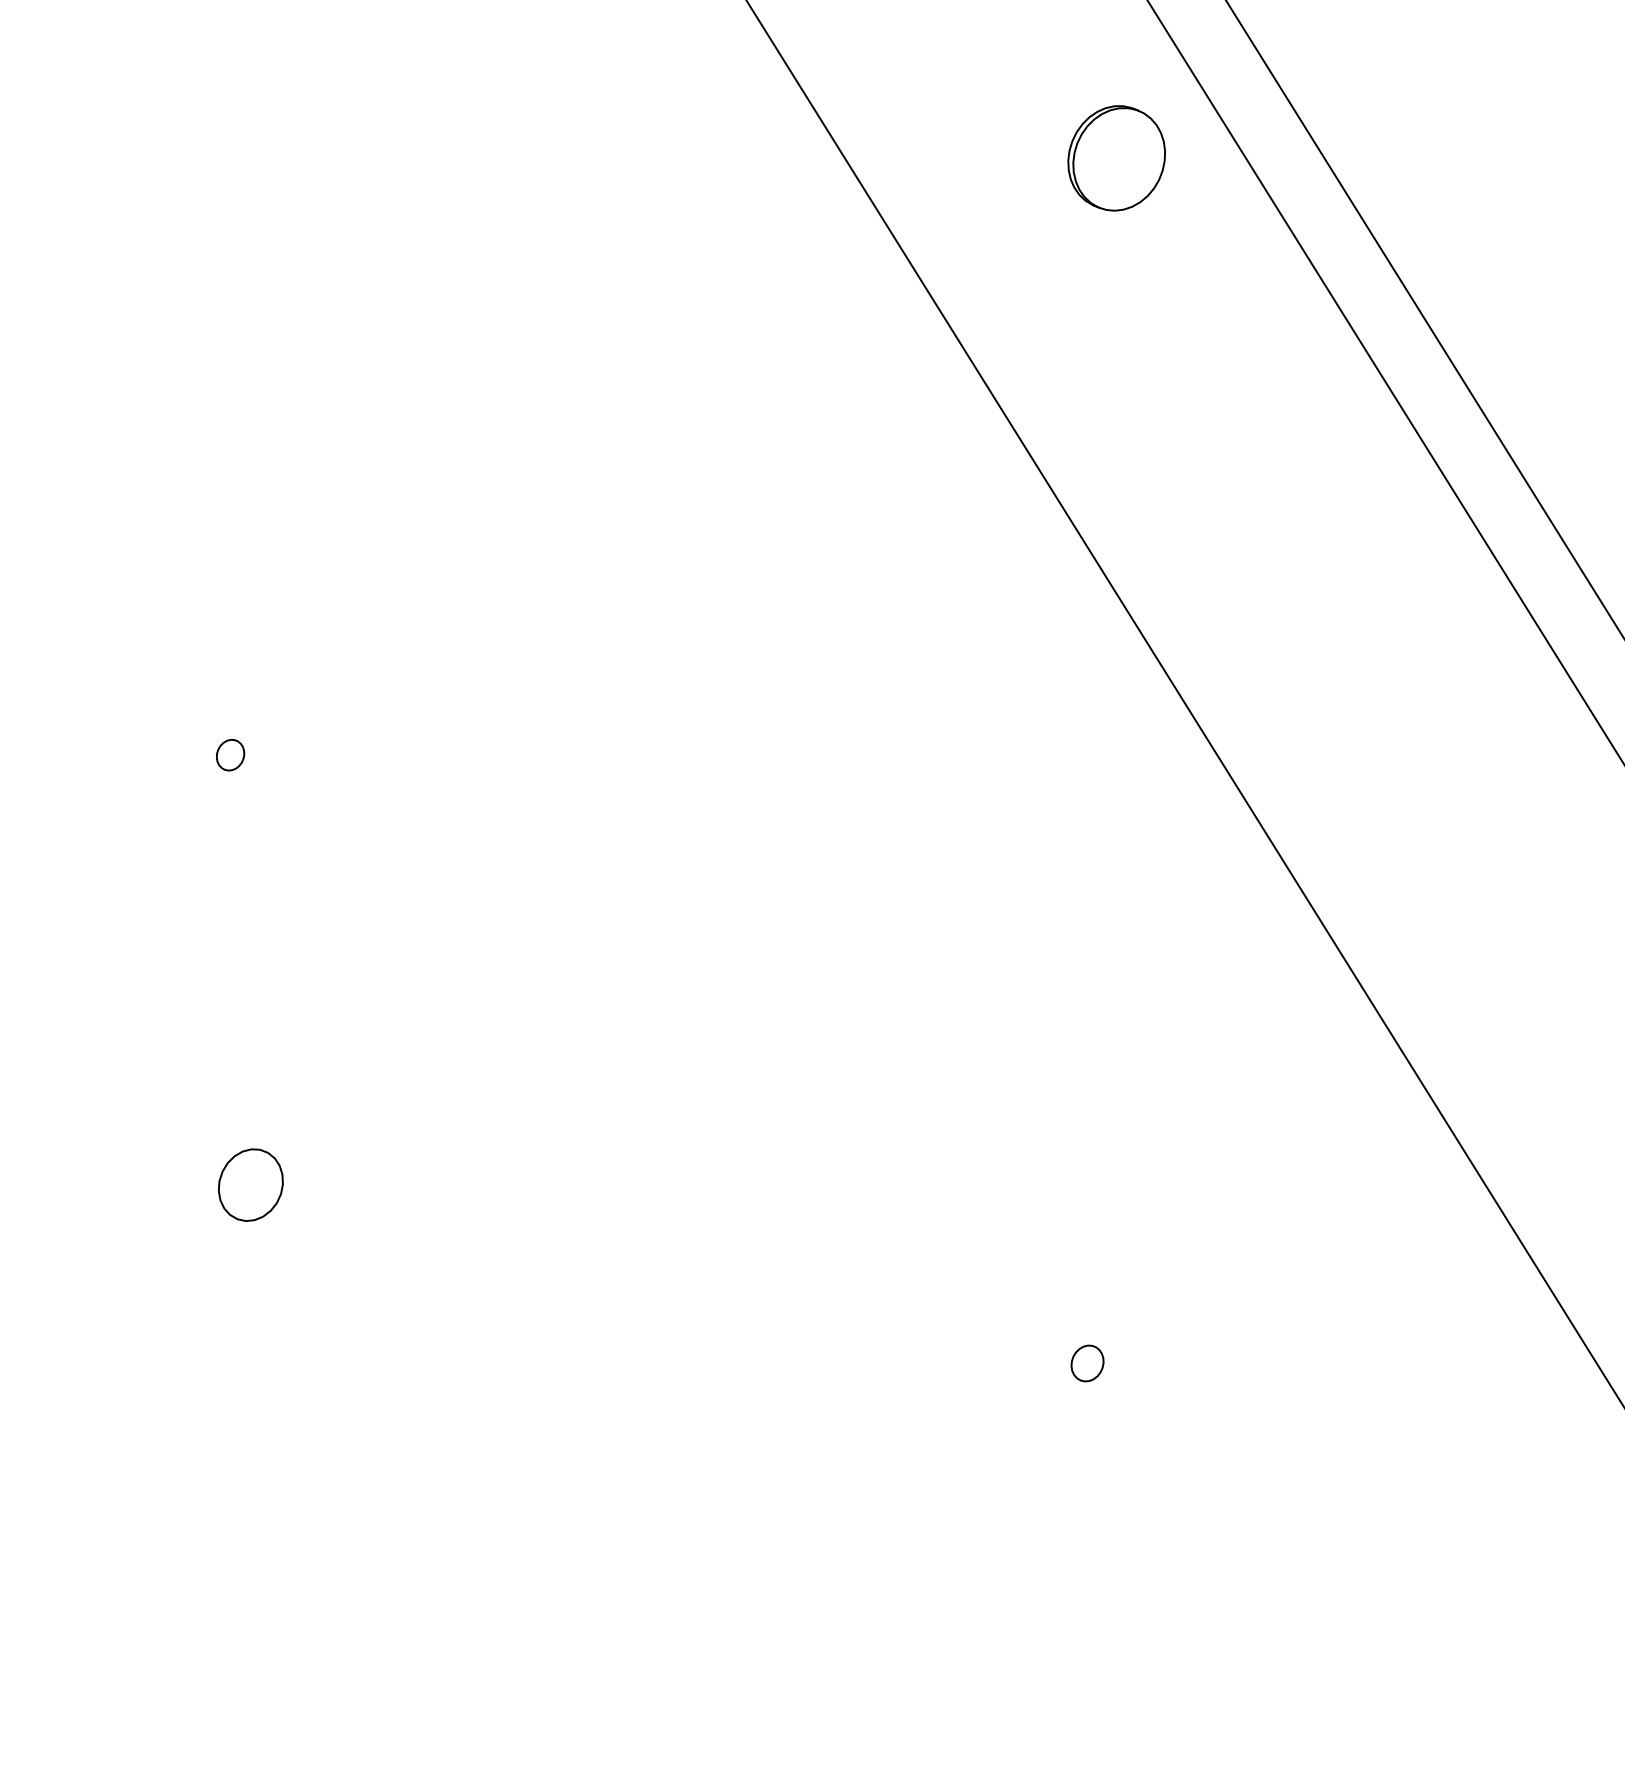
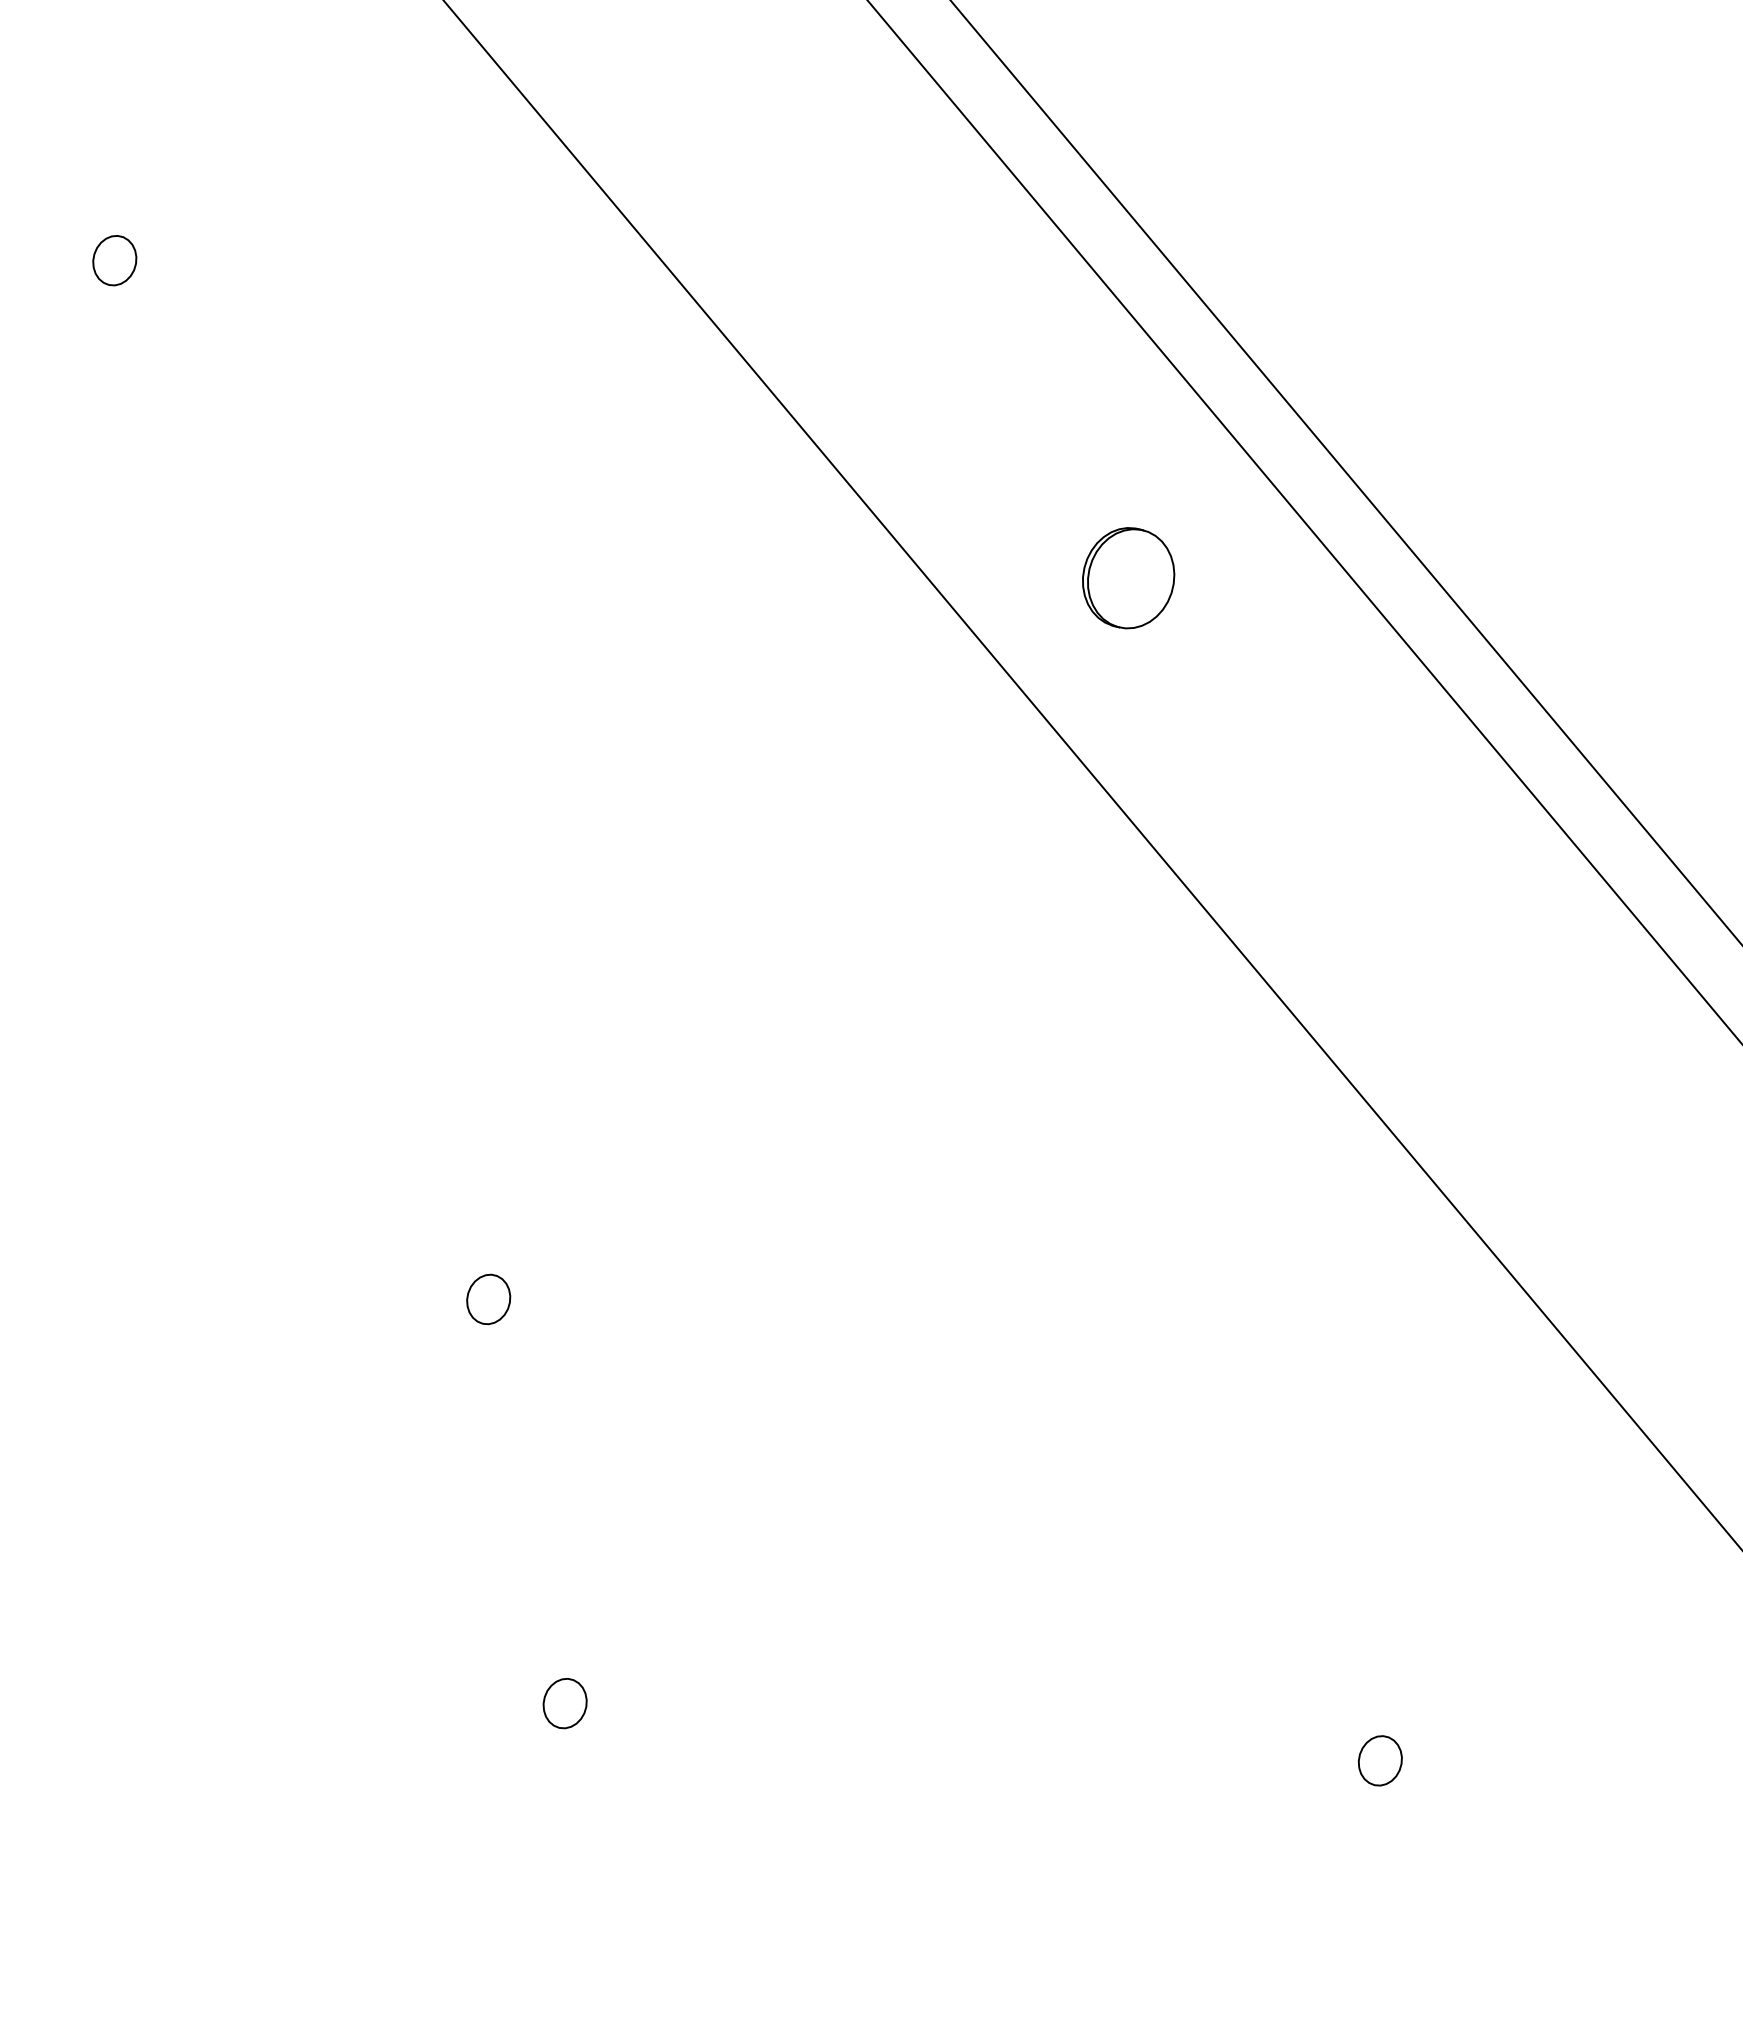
part: (1116, 158) -> (1128, 578), moved
part: (230, 755) -> (488, 1299), size x1.67
part: (250, 1185) -> (564, 1703), size x0.71
part: (1086, 1362) -> (1379, 1760), size x1.43

